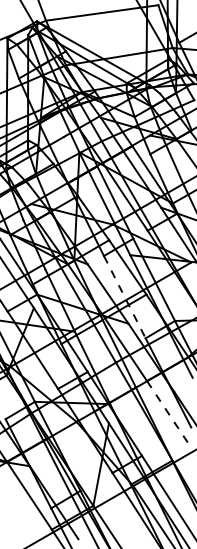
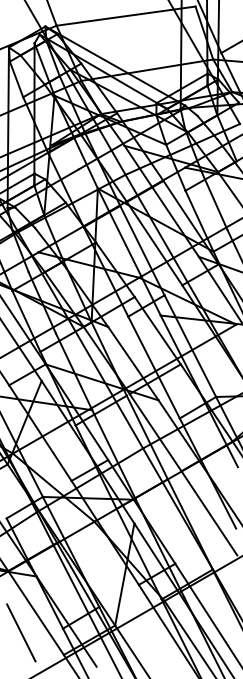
line: (125, 297) -> (154, 367), dashed -> solid
line: (169, 415) -> (209, 513), dashed -> solid
line: (17, 511) -> (21, 632), added

